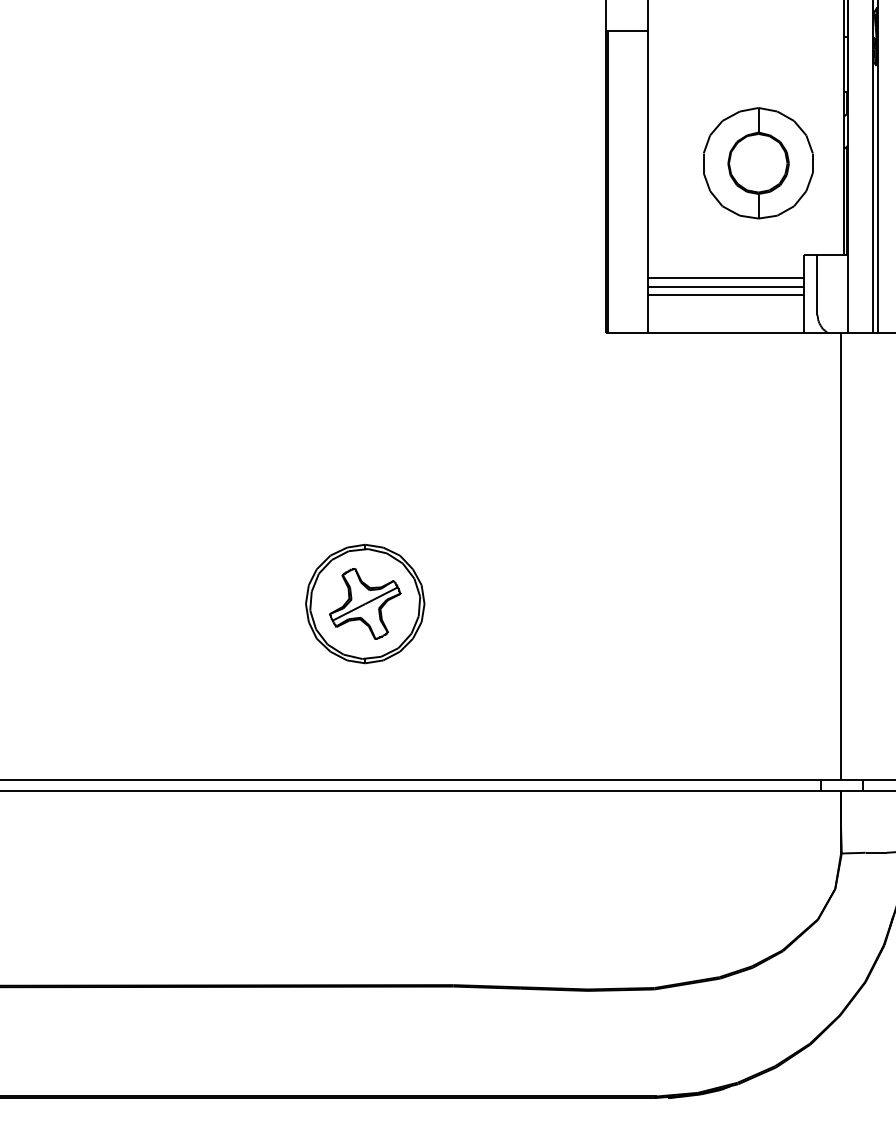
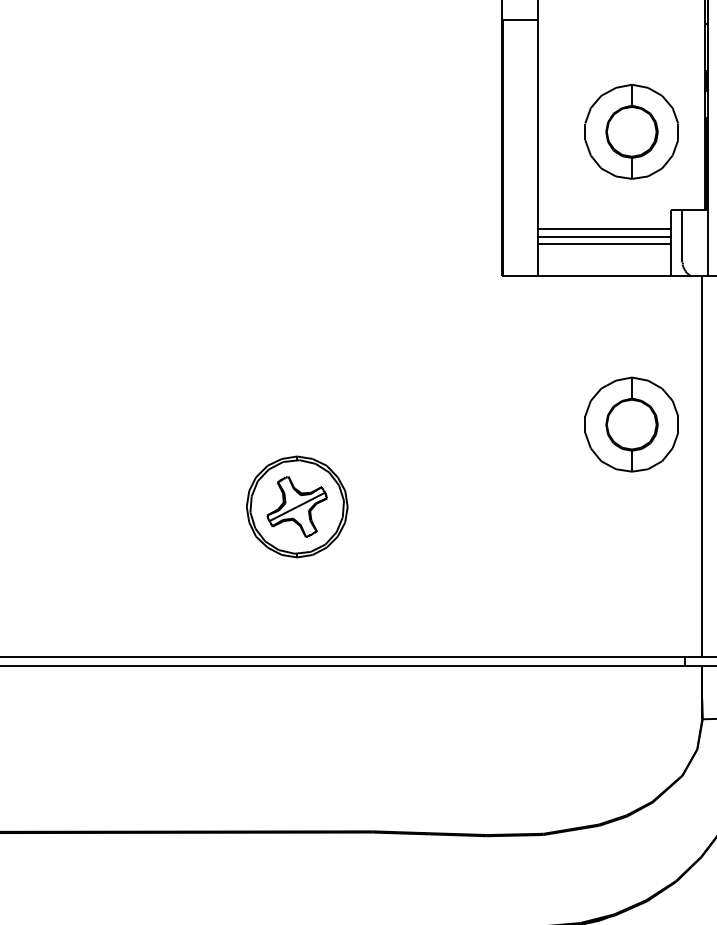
part: (758, 507) -> (631, 424), added

